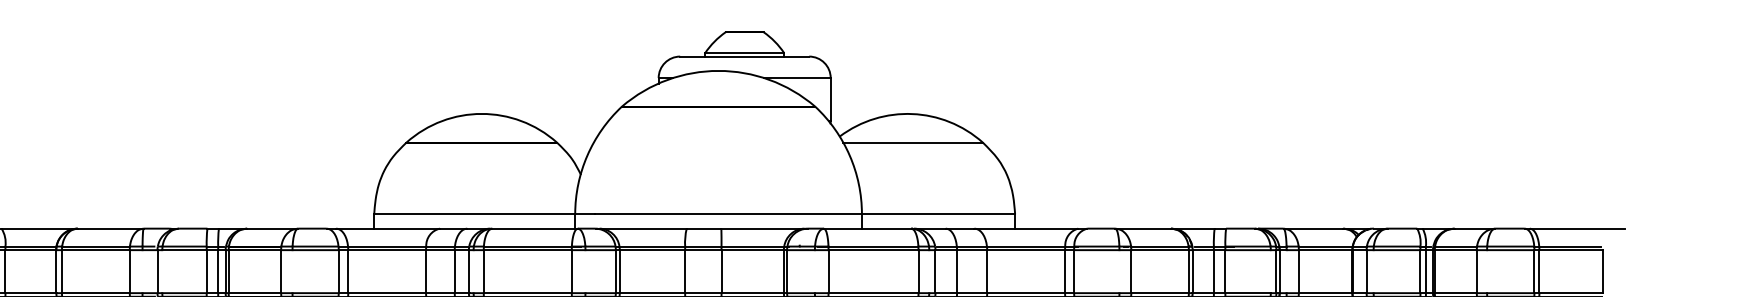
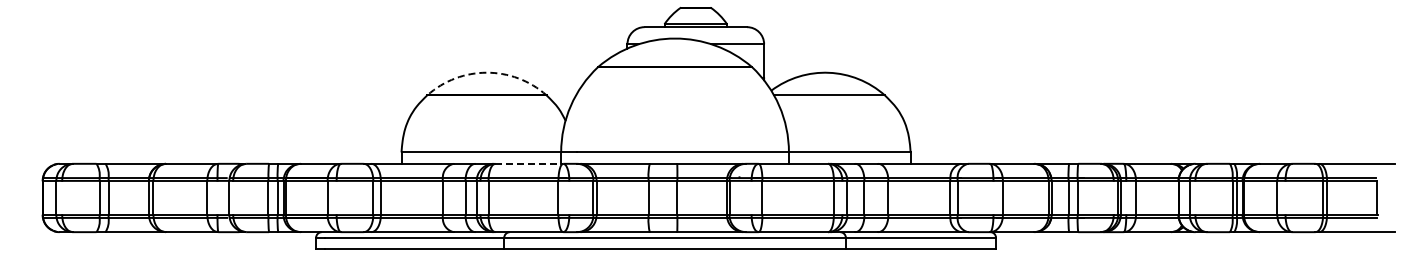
arc: (481, 113) -> (486, 72), solid -> dashed
line: (535, 228) -> (529, 163), solid -> dashed

